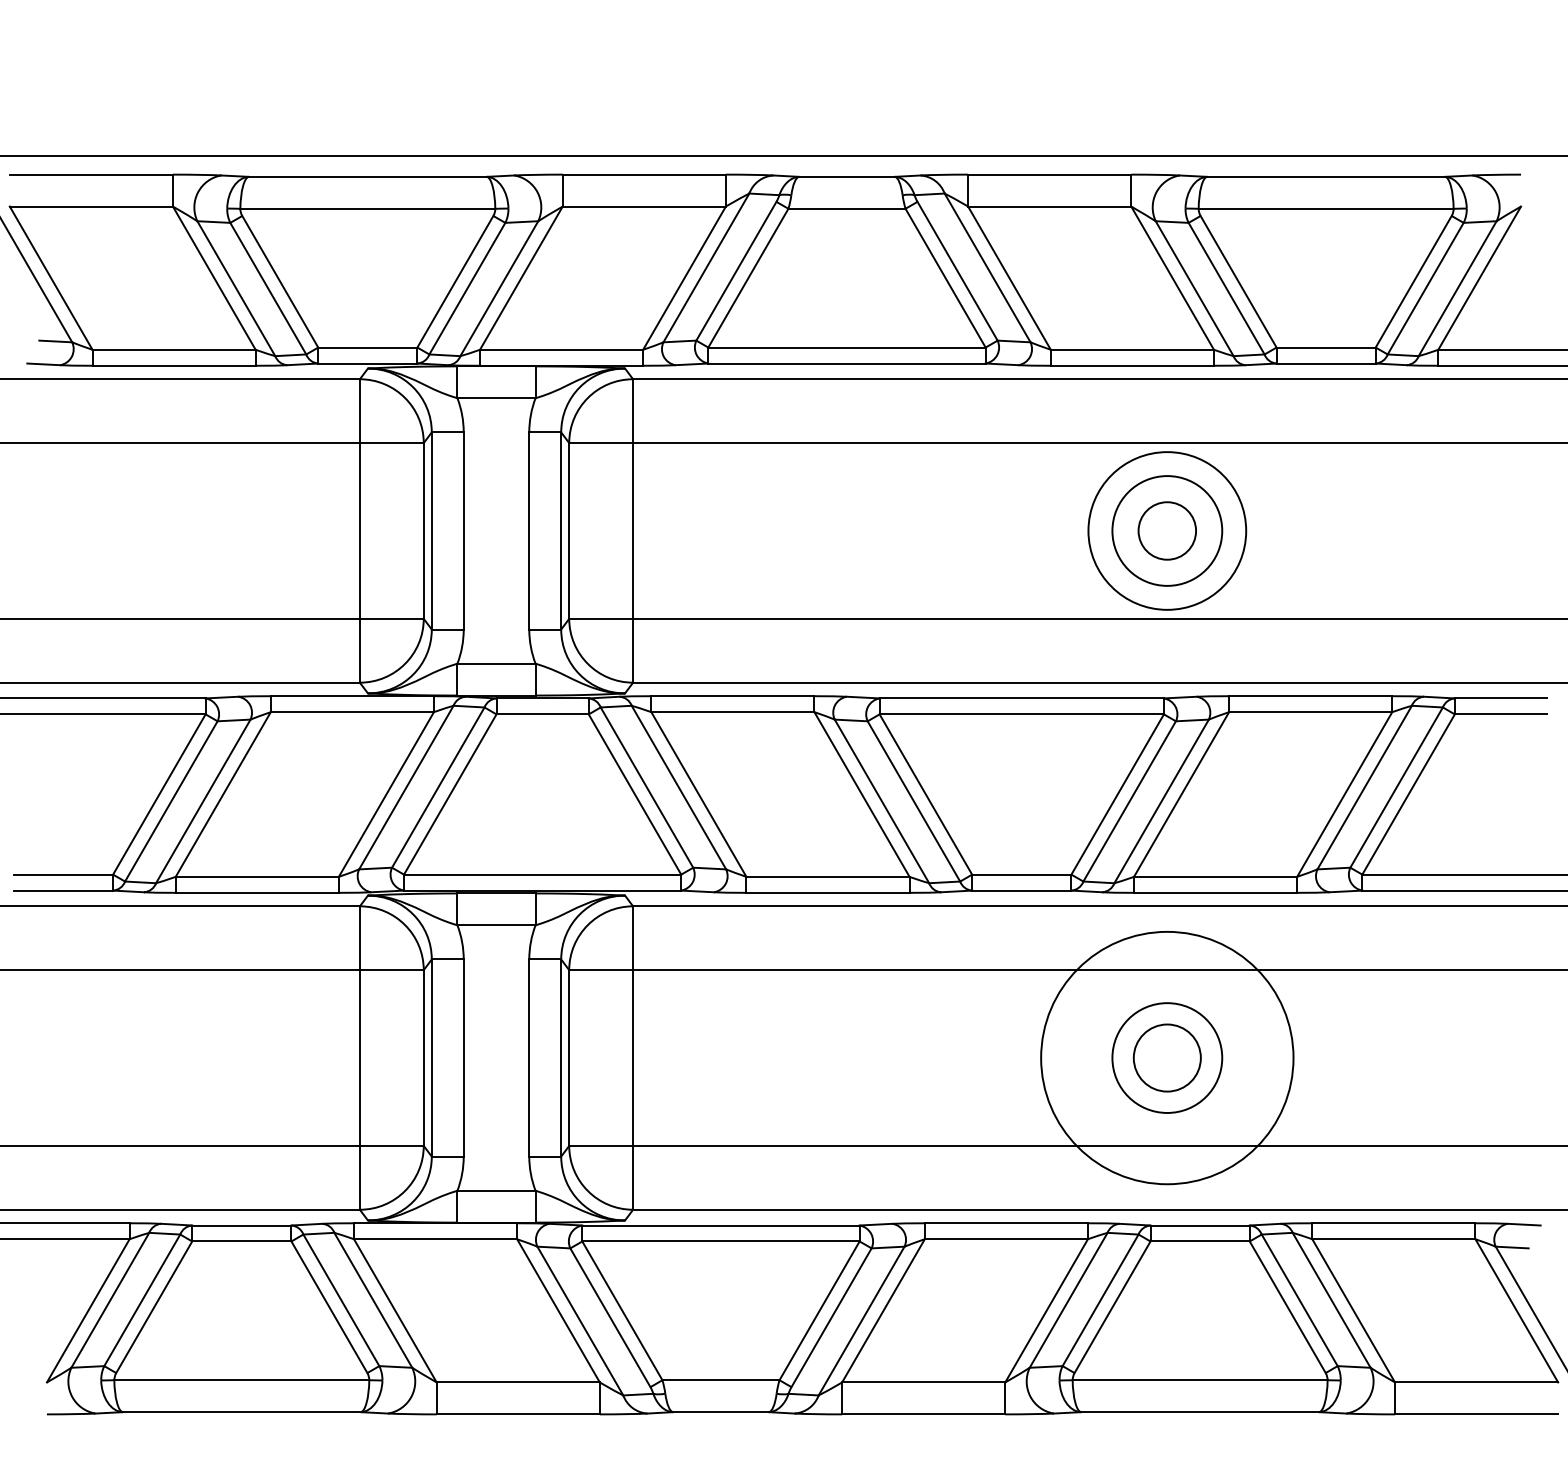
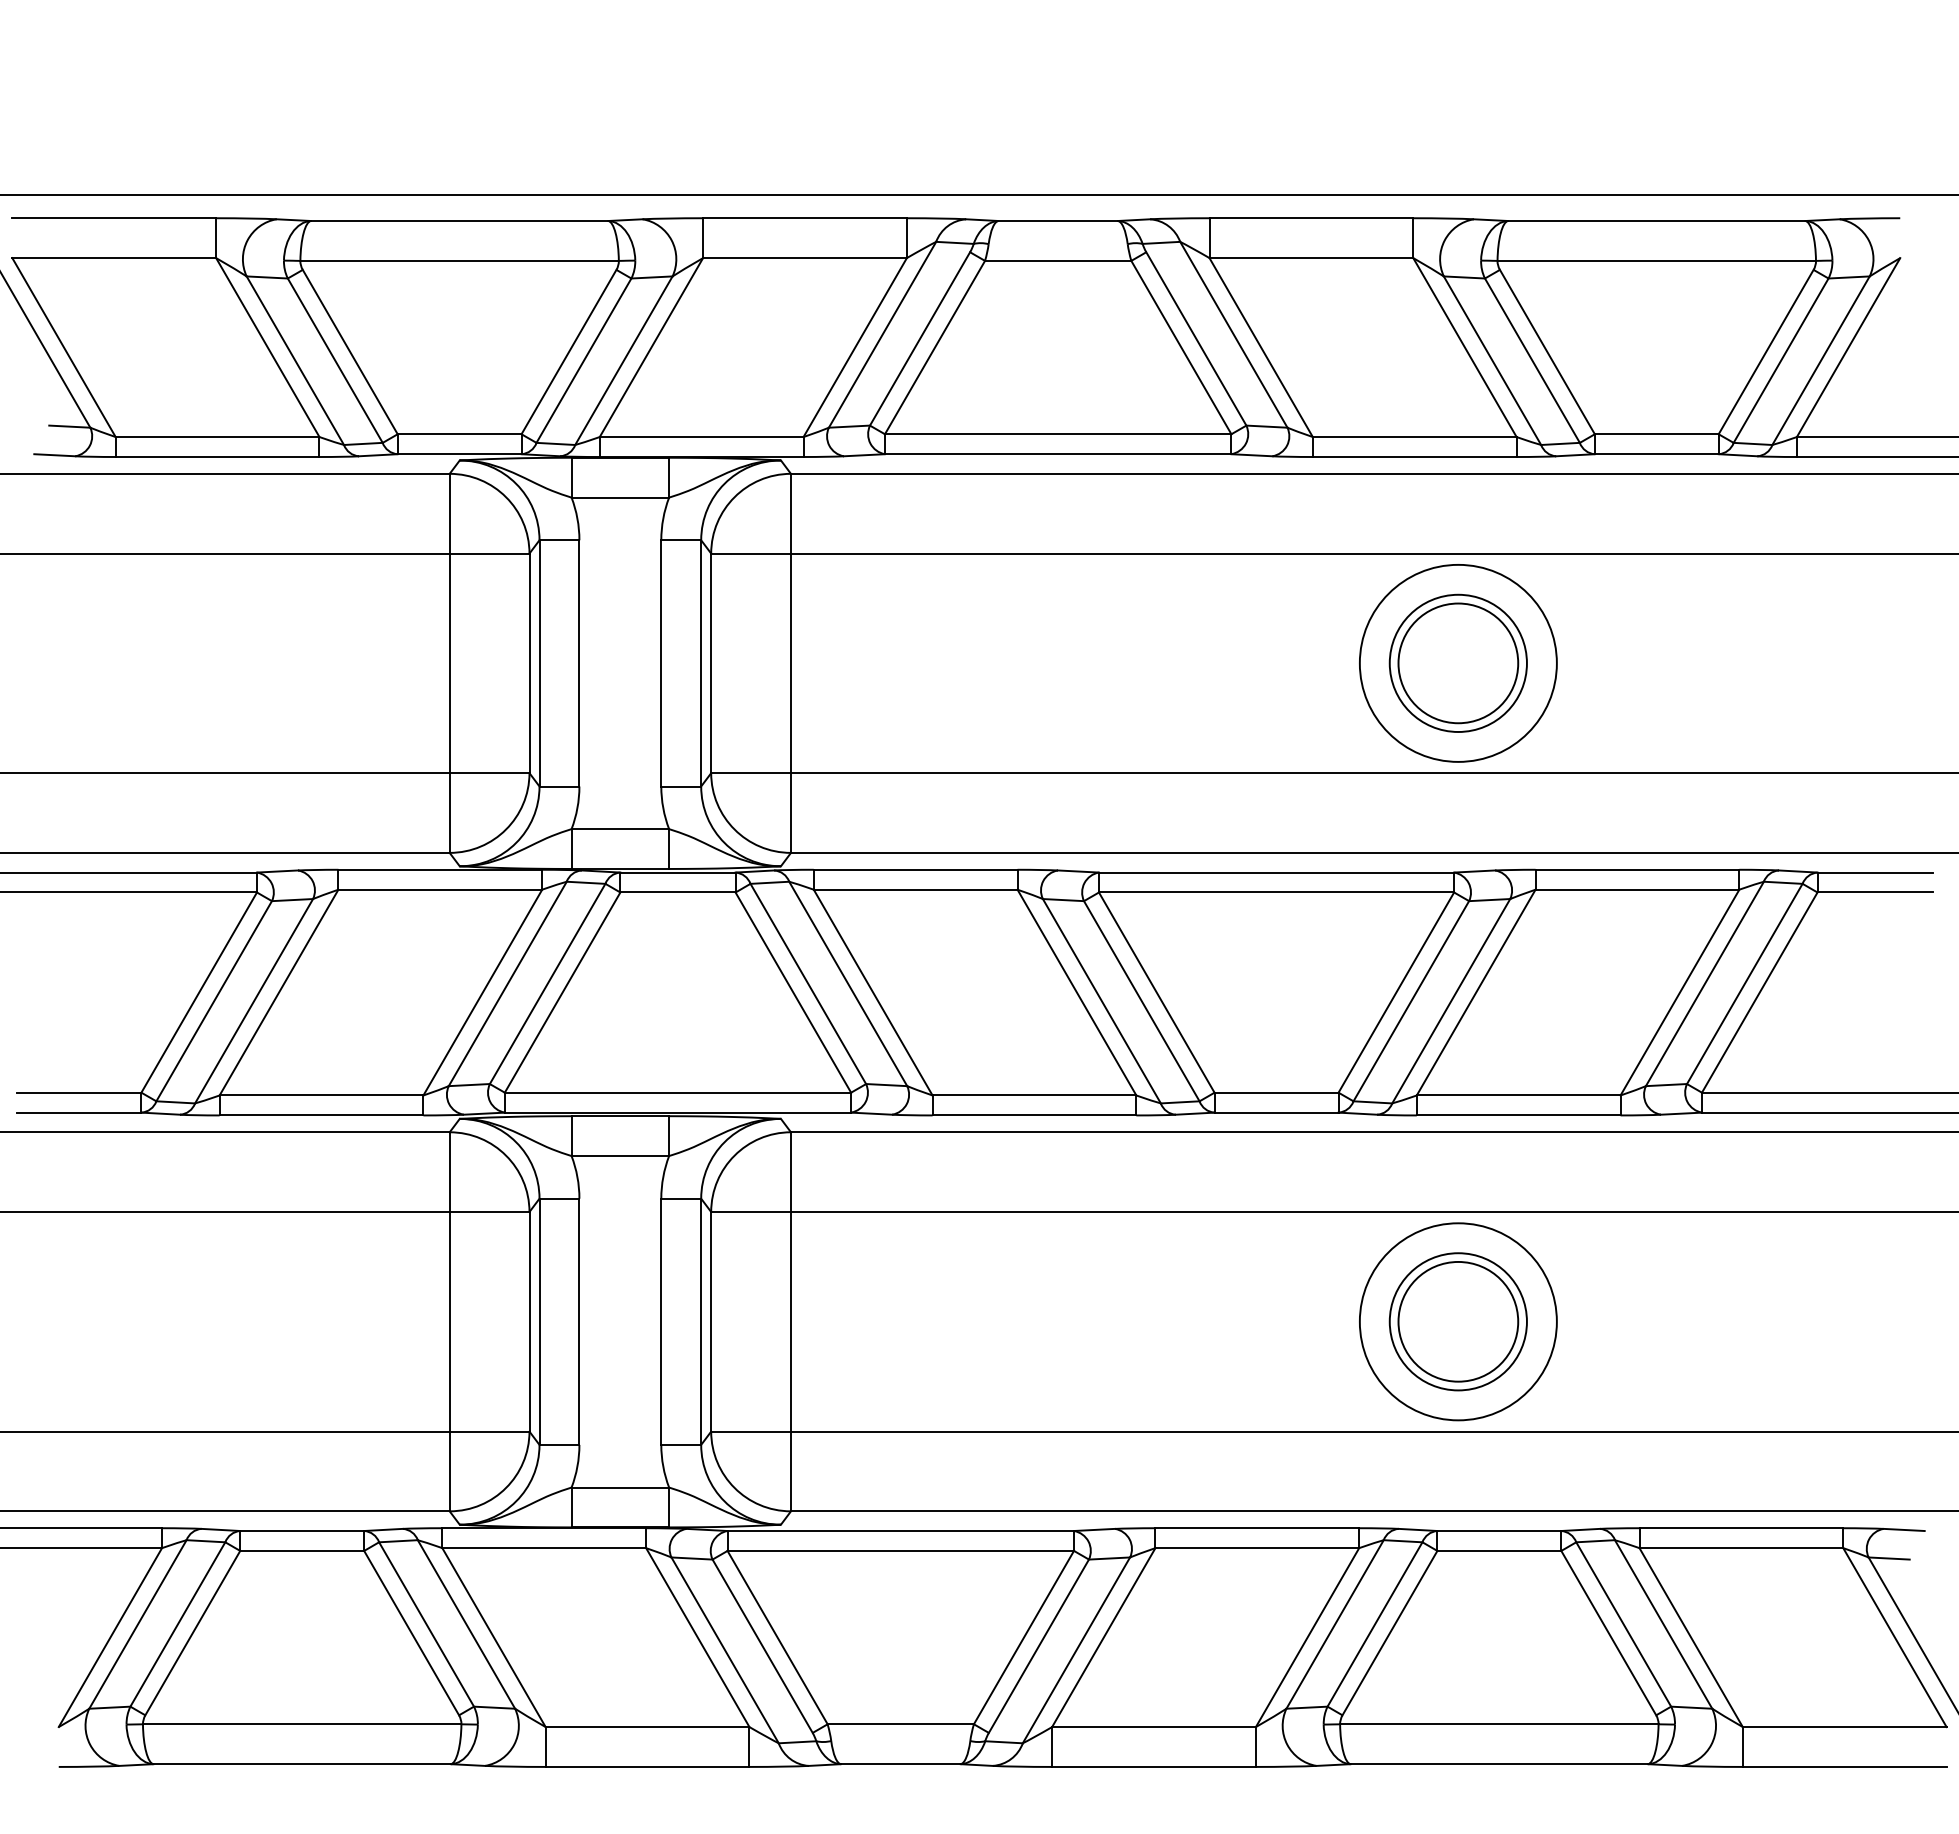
circle: (1167, 531) -> (1458, 663), size x1.67
circle: (1166, 1057) -> (1457, 1321), size x0.62
circle: (1167, 1057) -> (1458, 1321), size x1.43

